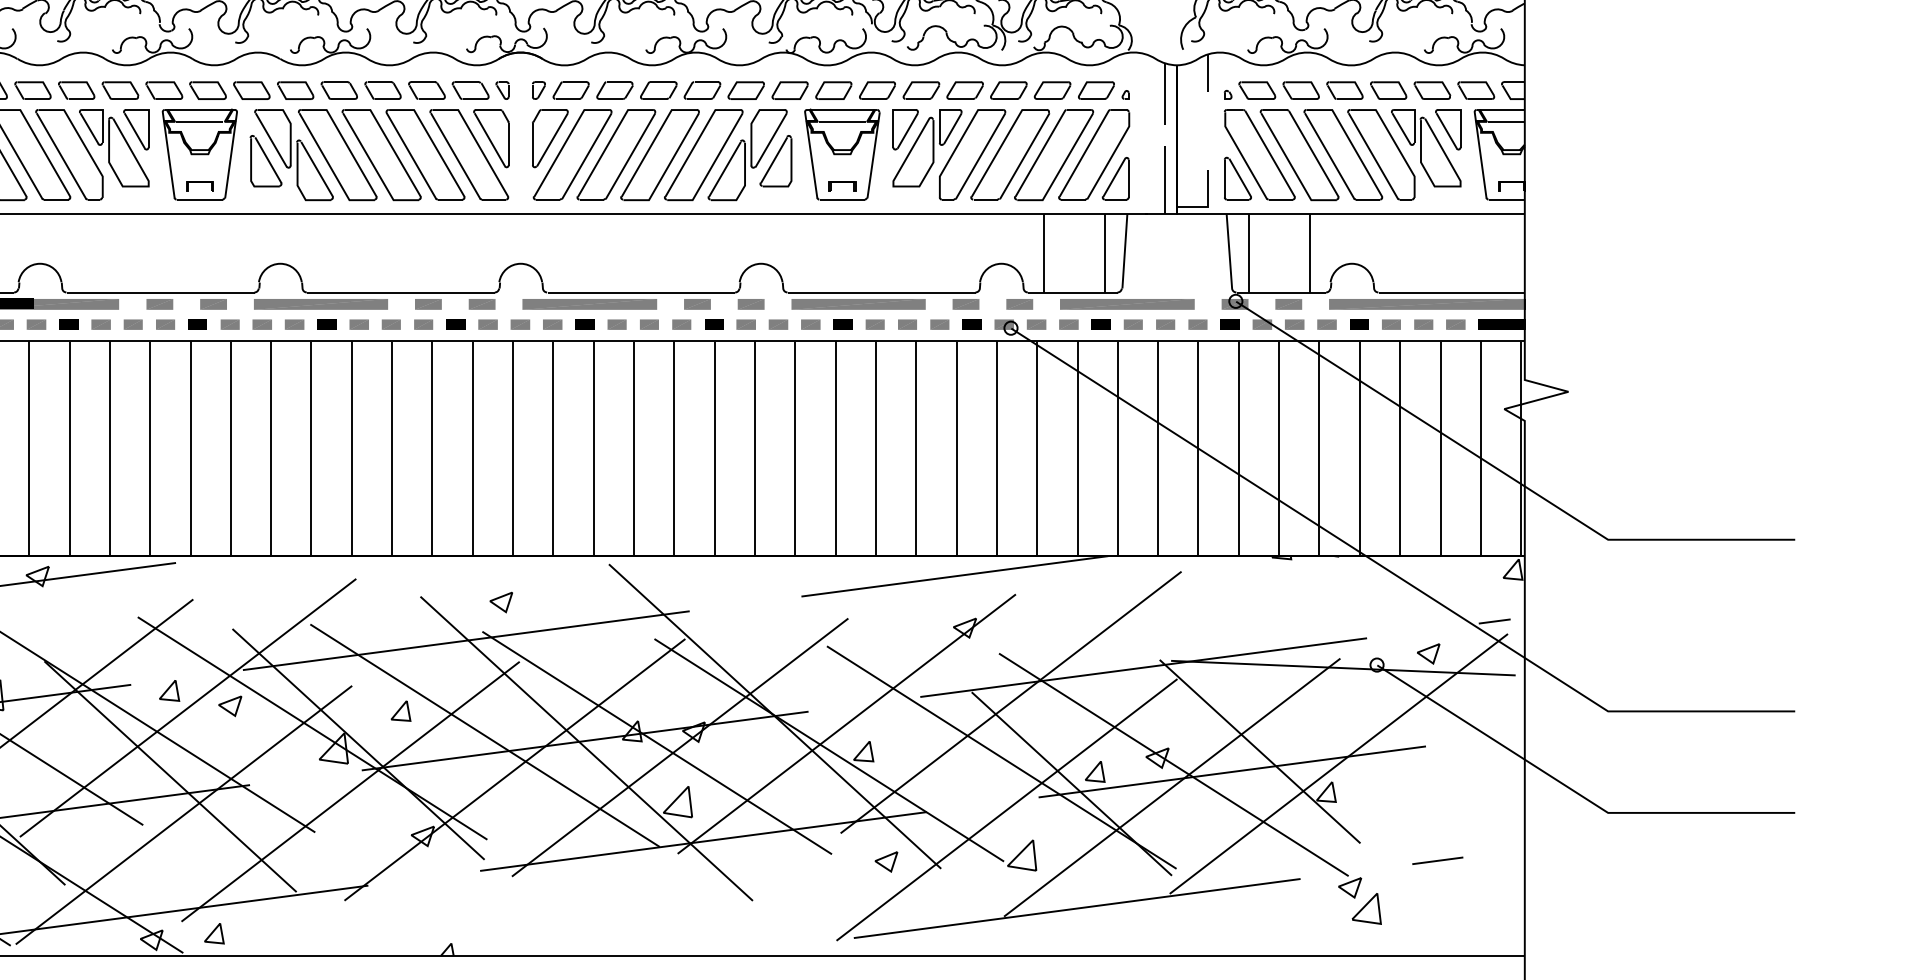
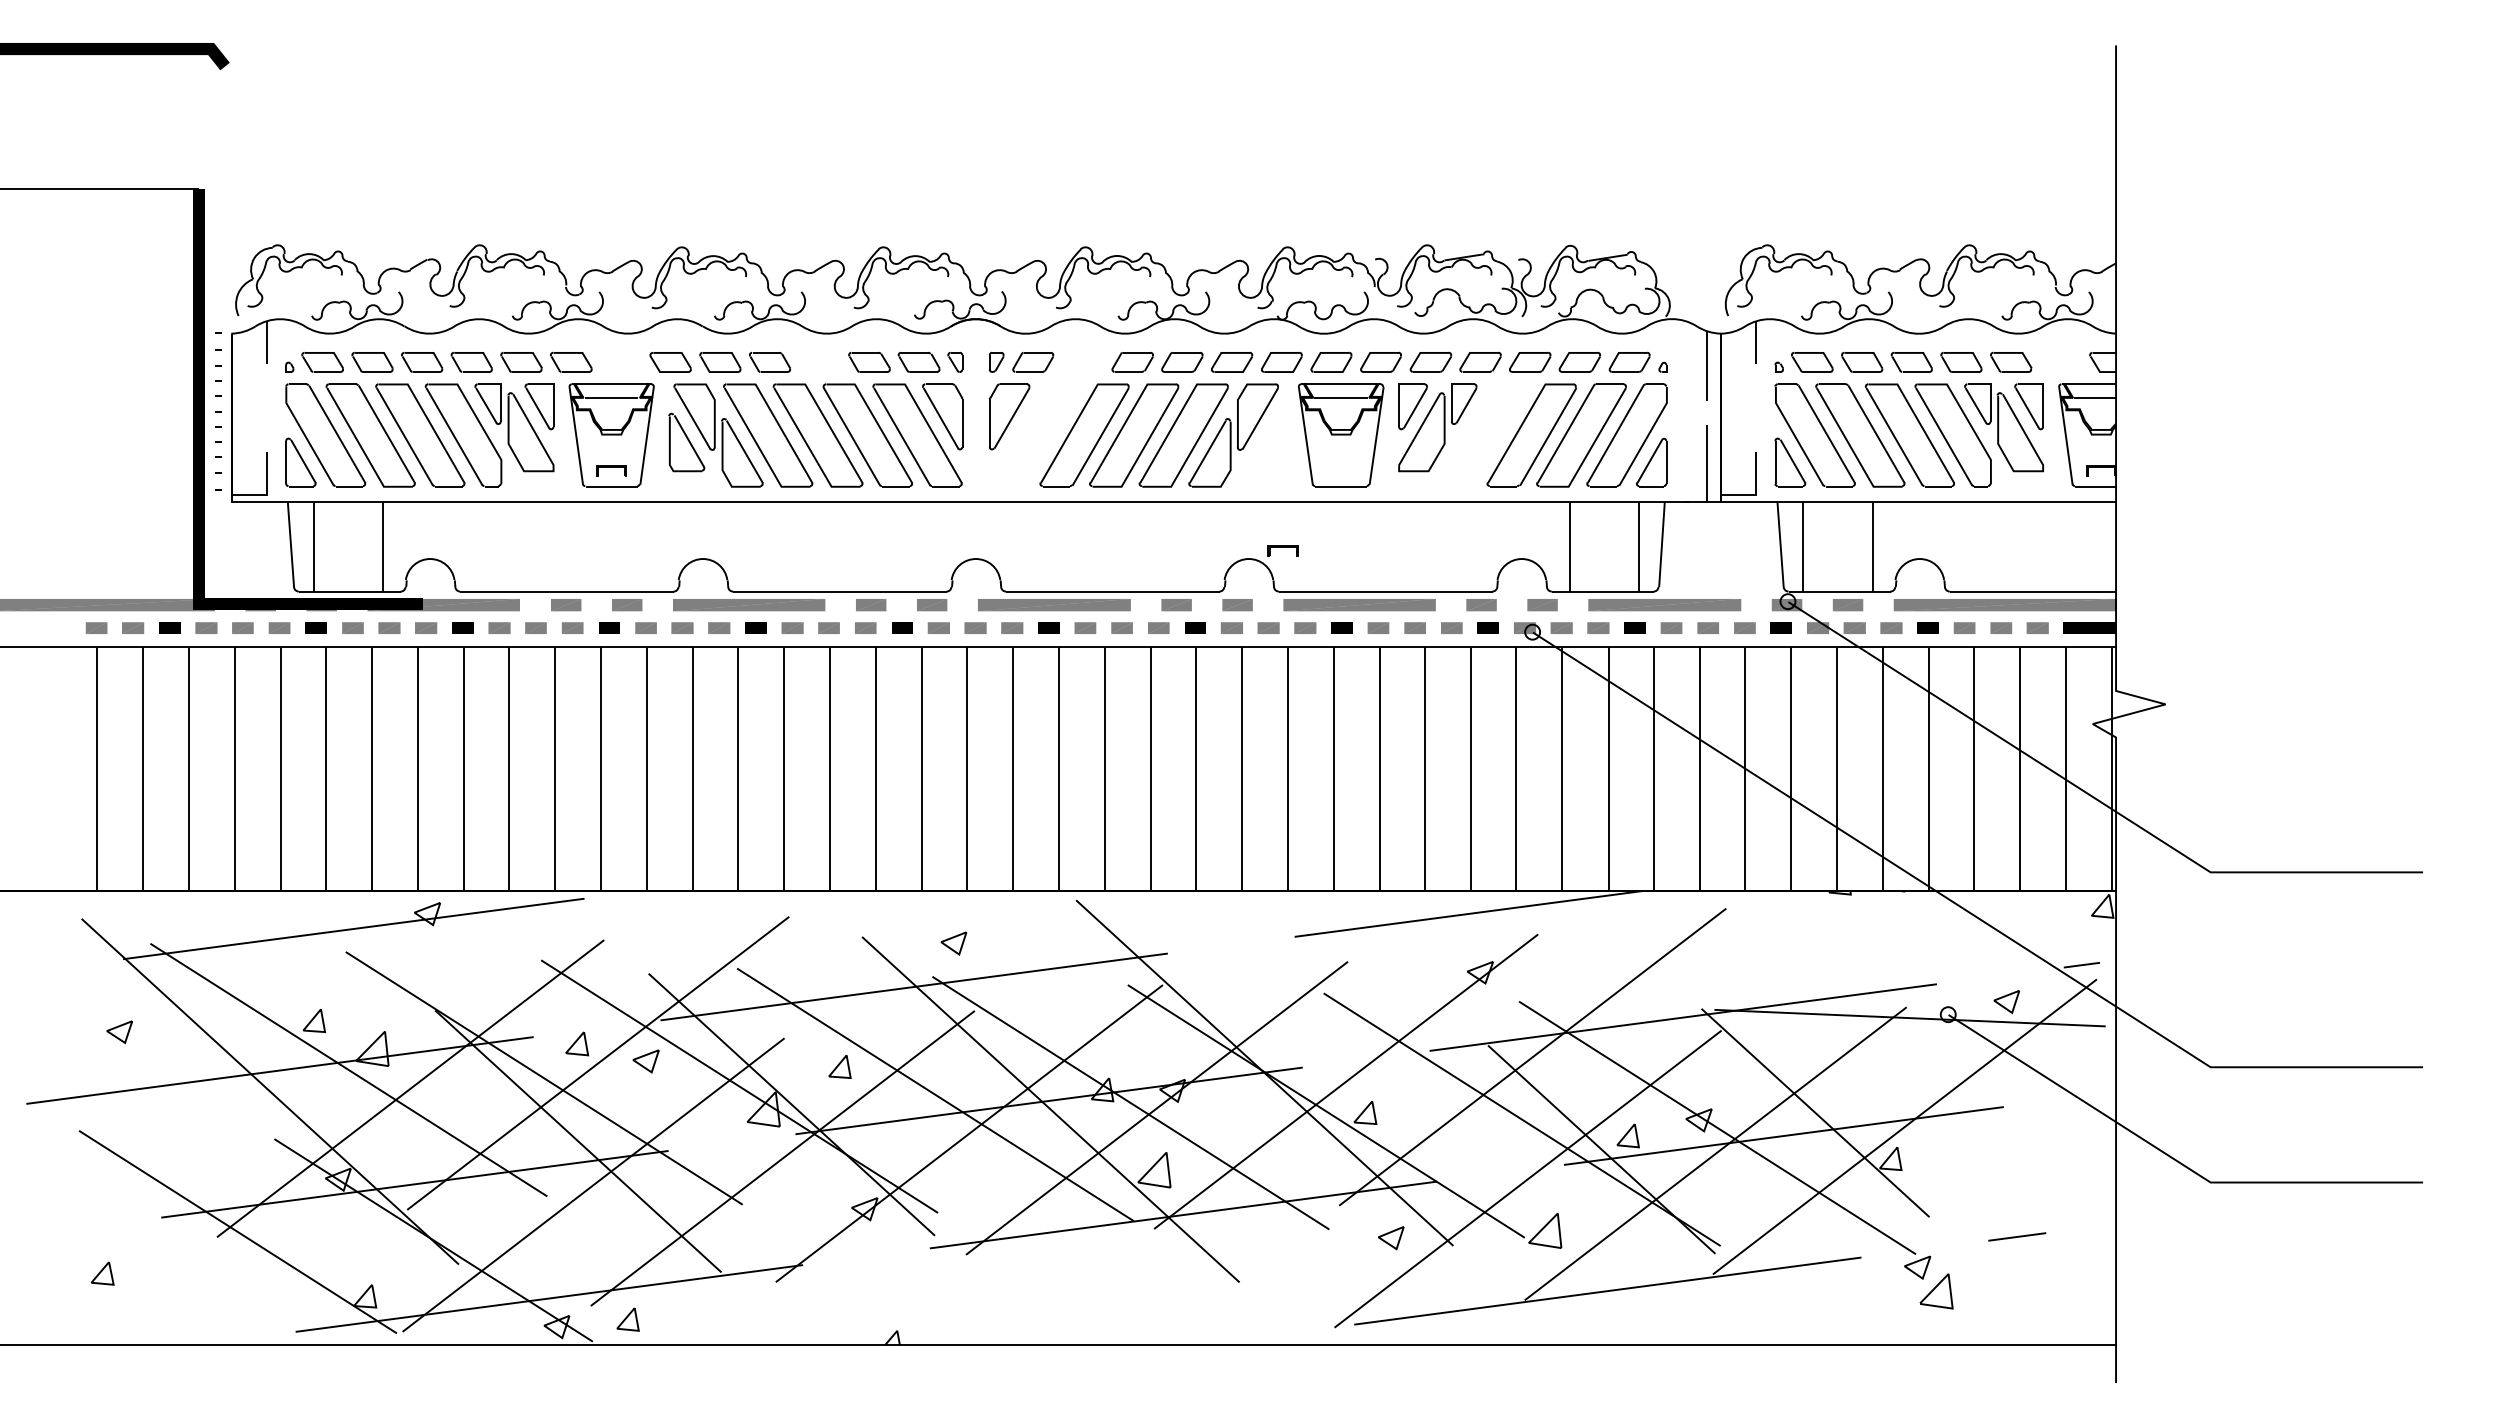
part: (207, 89) -> (620, 361), removed
part: (382, 89) -> (819, 361), removed
part: (1475, 89) -> (2060, 361), removed
part: (614, 90) -> (1082, 362), removed
part: (572, 155) -> (1034, 435), removed
part: (972, 155) -> (1488, 435), removed
part: (775, 161) -> (1265, 442), removed
part: (841, 185) -> (1282, 550), moved

